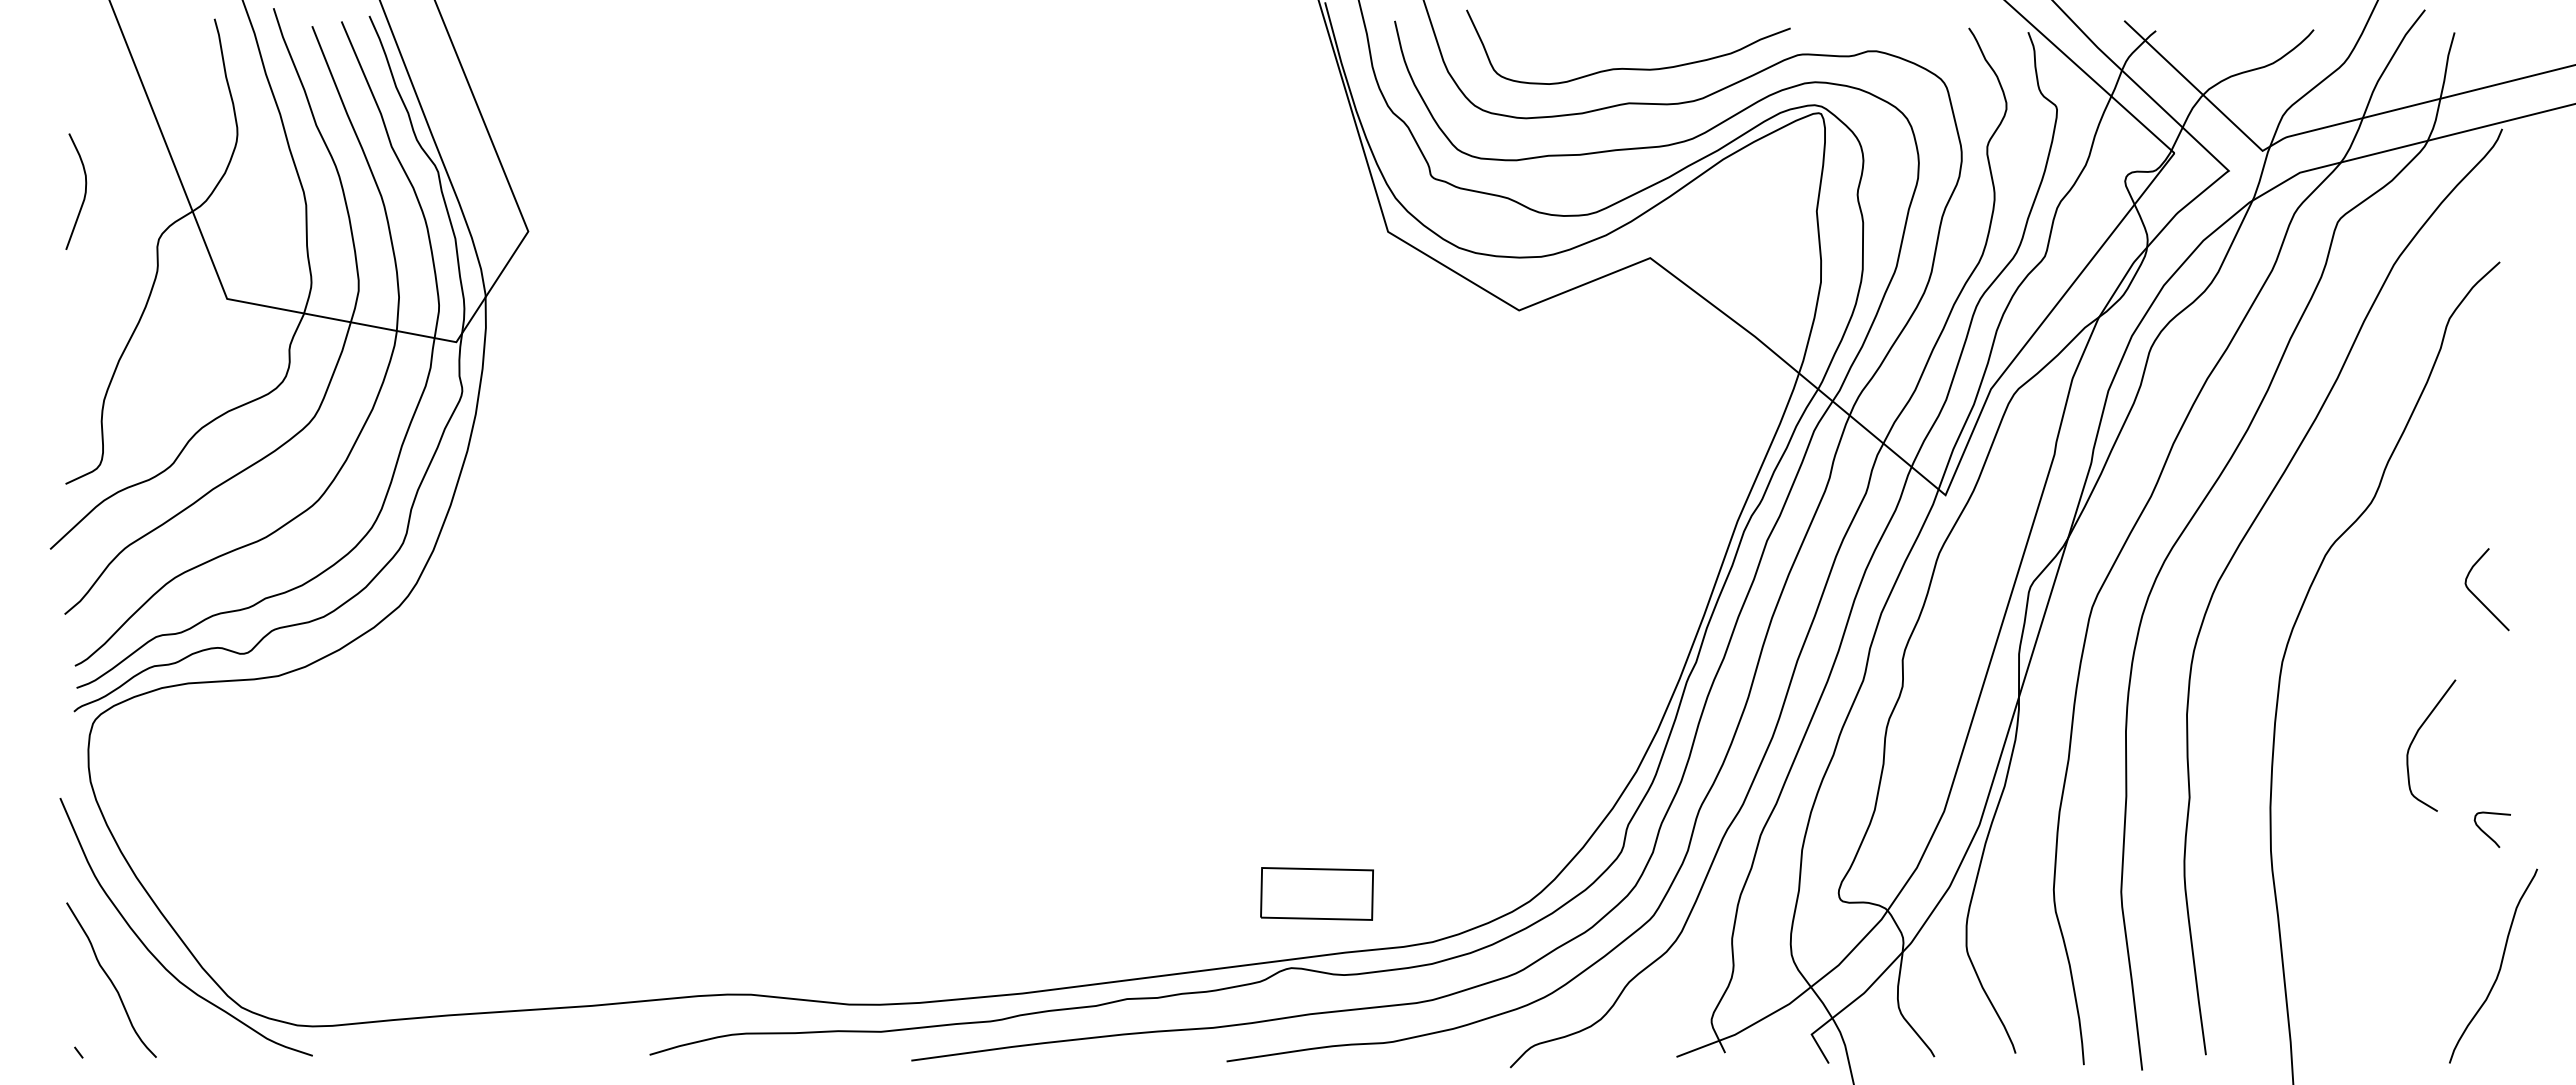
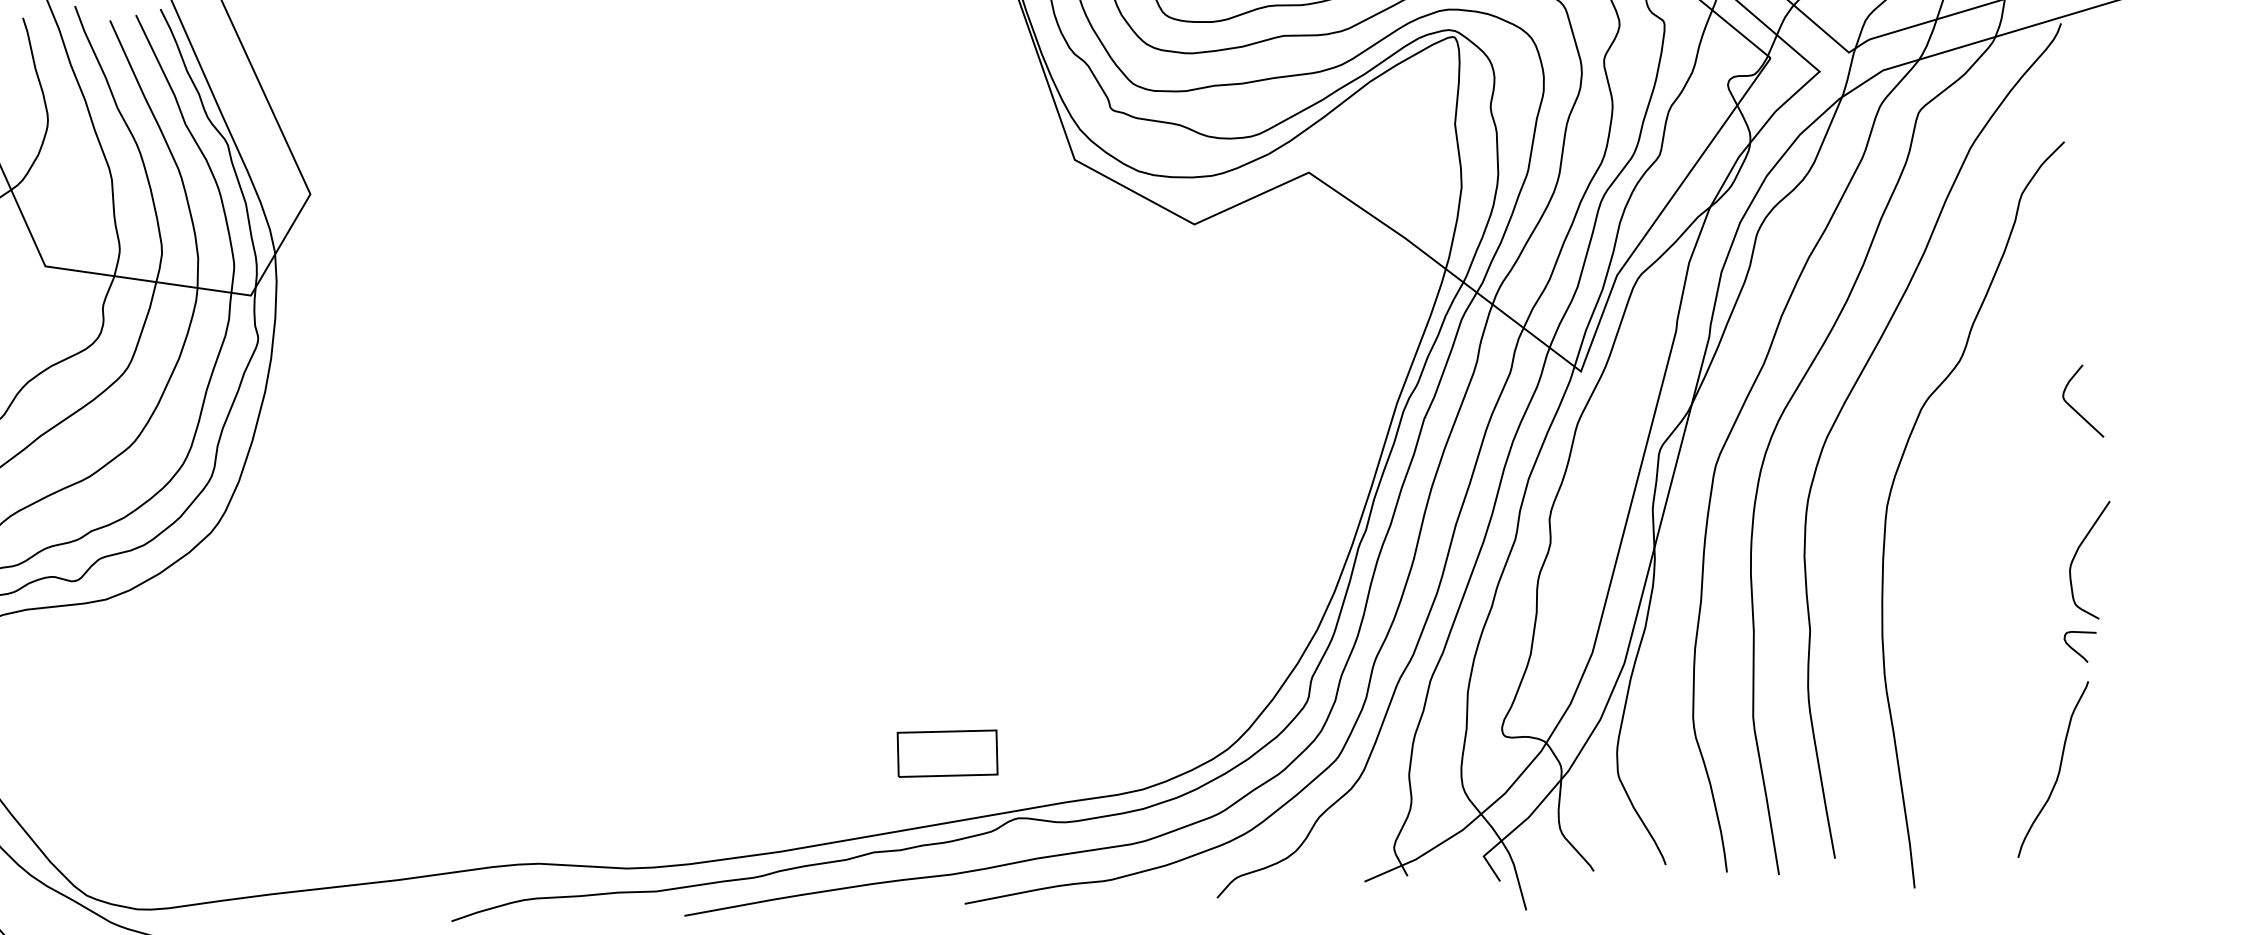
curve: (2477, 597) -> (2074, 409), moved
curve: (2416, 736) -> (2077, 553), moved
part: (1316, 893) -> (947, 753), moved
curve: (2499, 966) -> (2058, 769), moved

